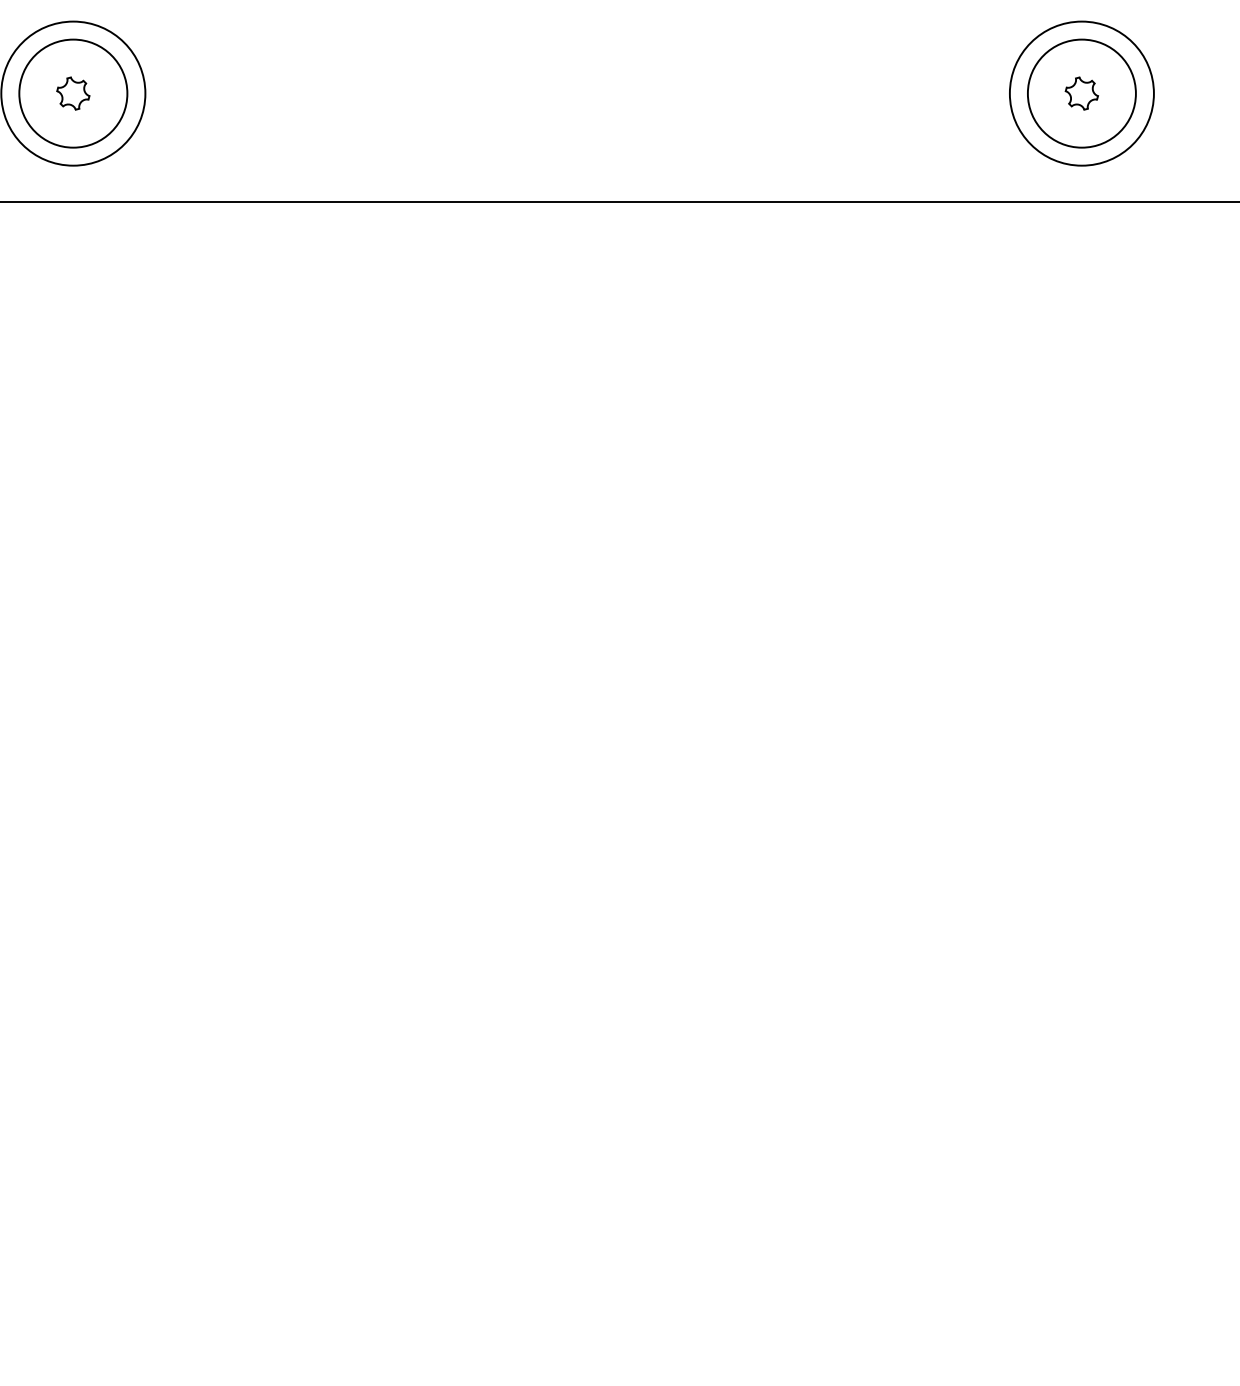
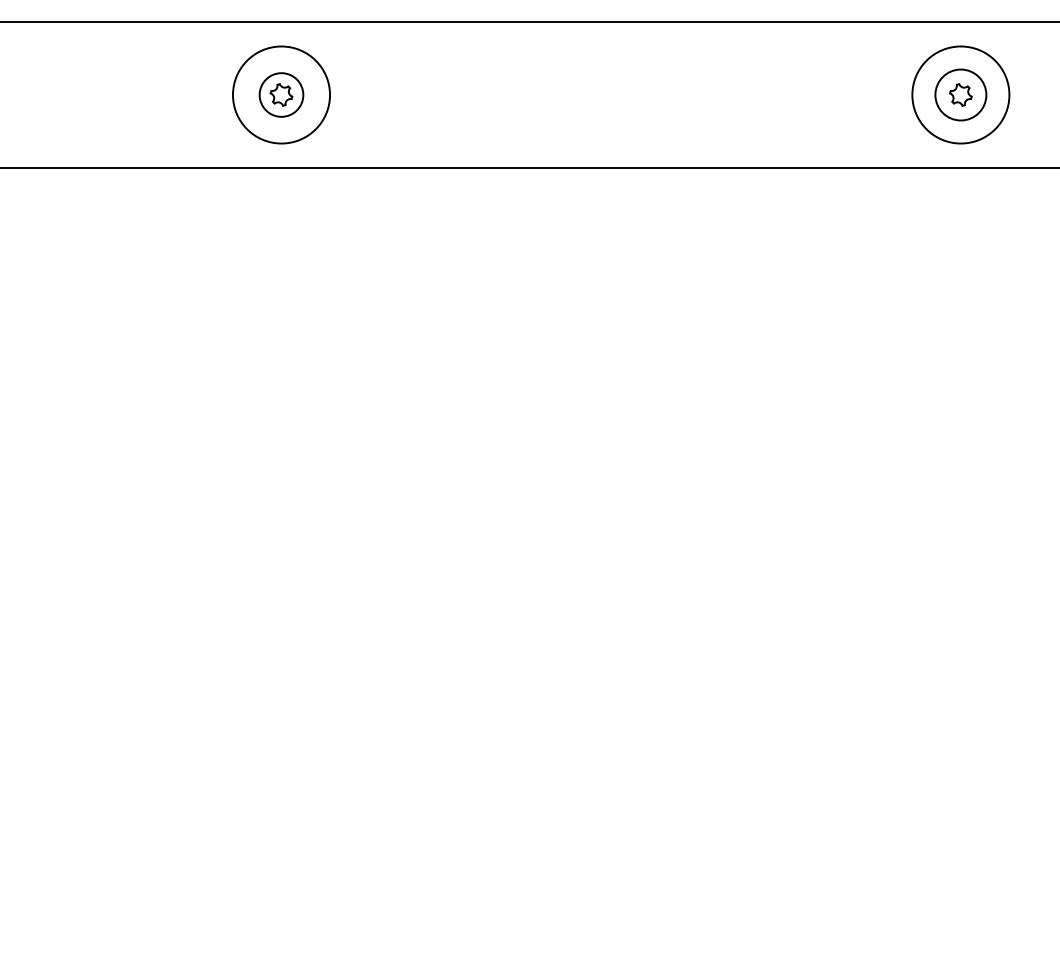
circle: (73, 92) -> (281, 94), size x0.6
circle: (1081, 92) -> (960, 94), size x0.7

